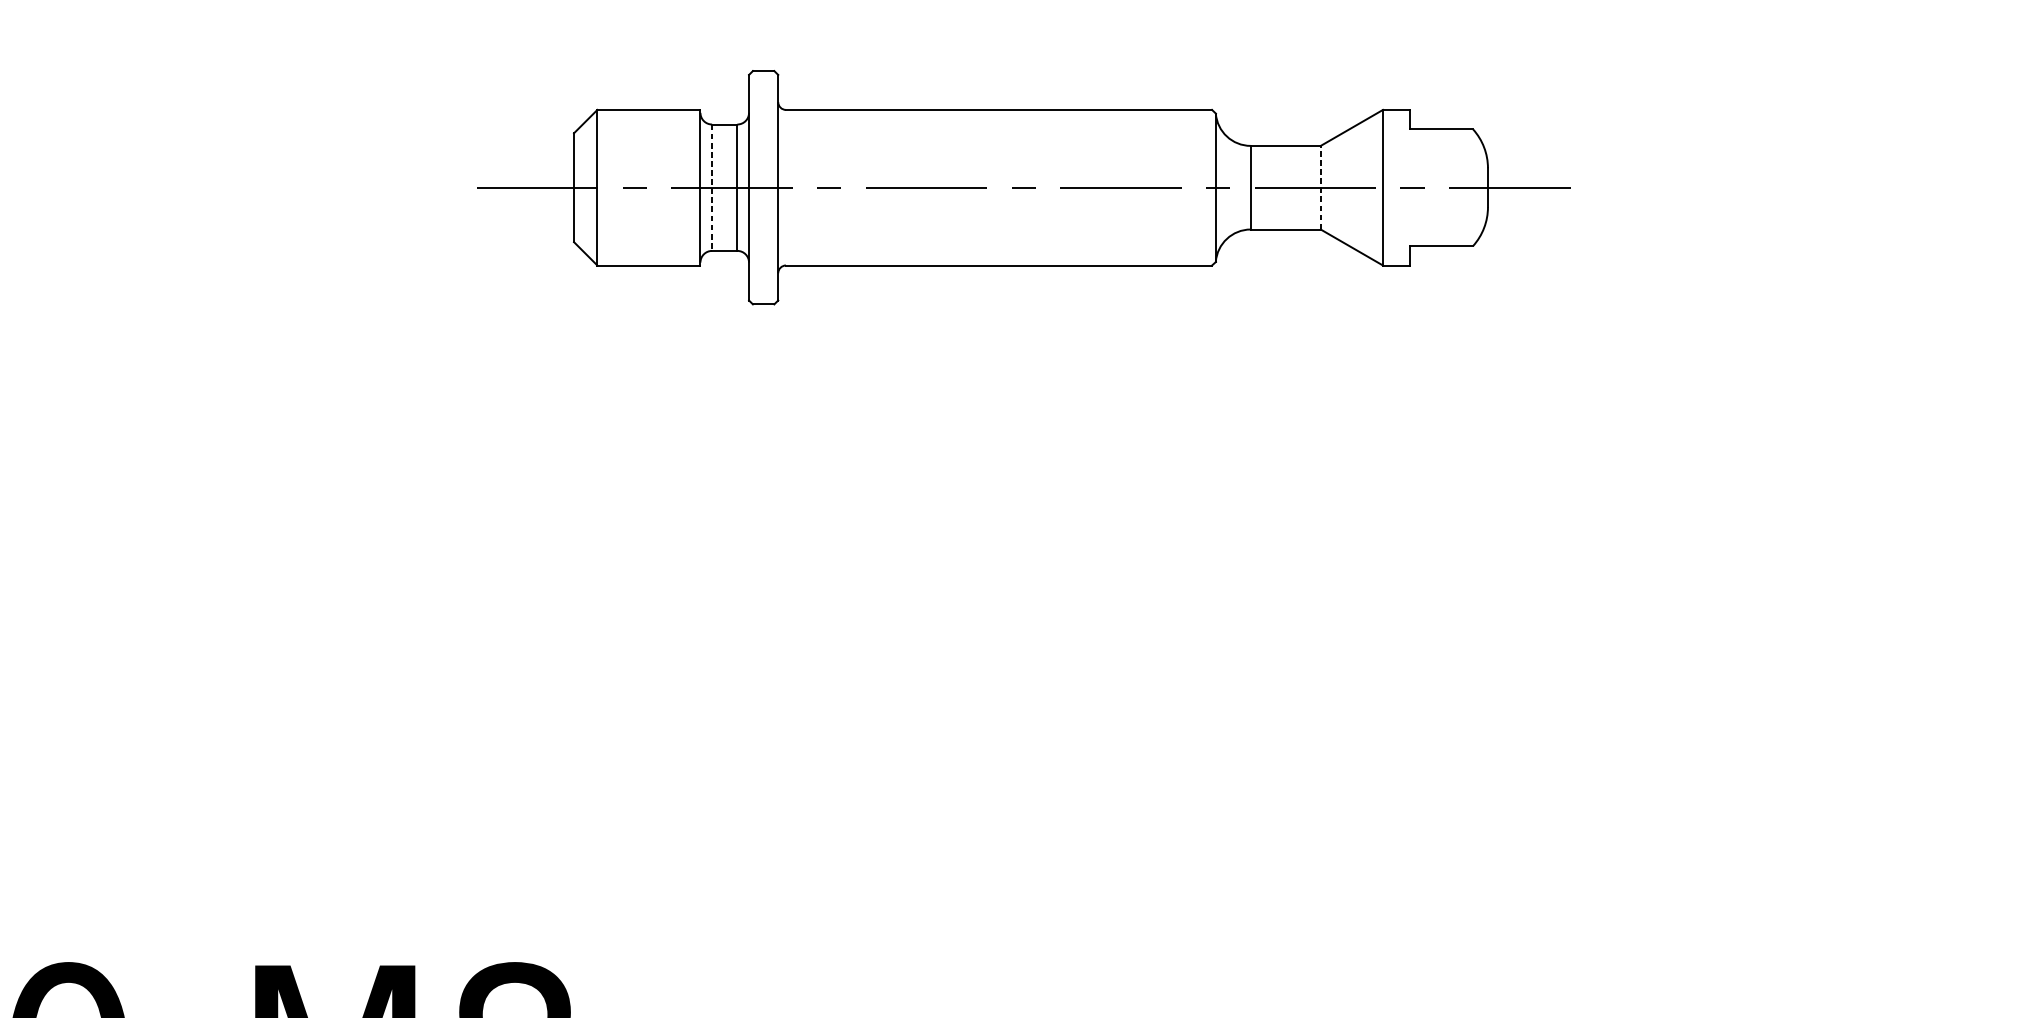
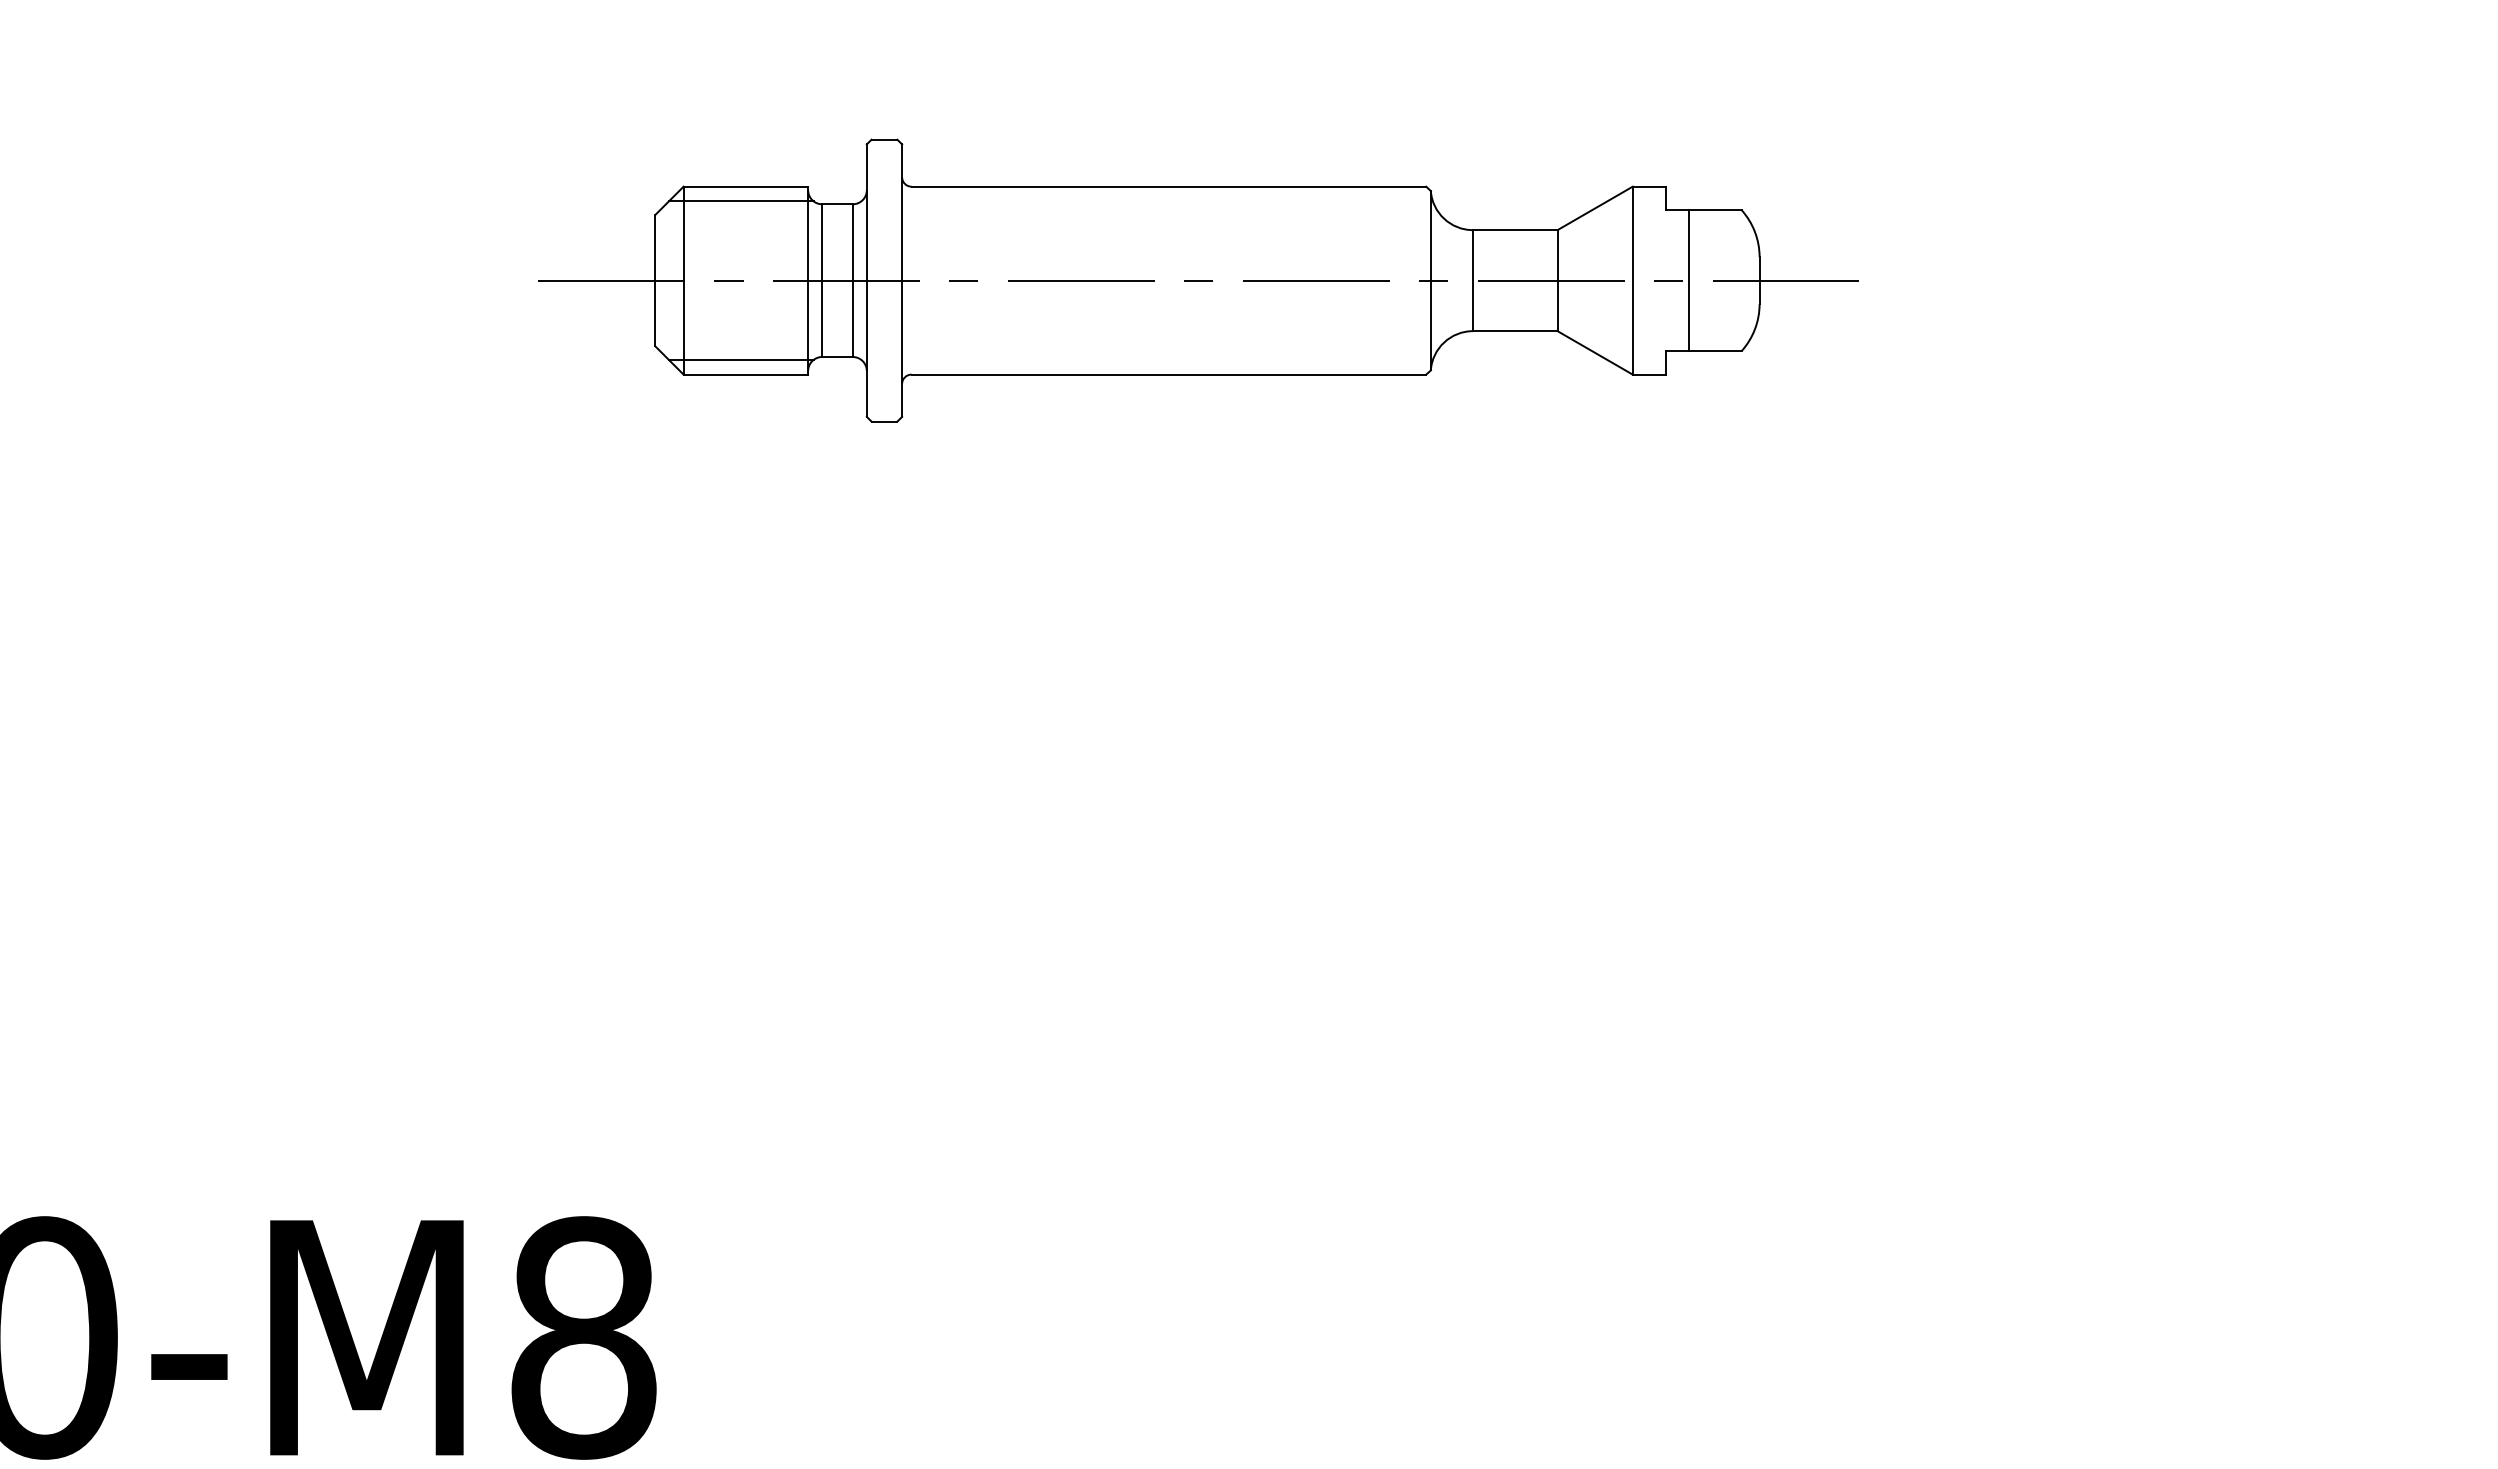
line: (644, 122) -> (740, 201), added
line: (1320, 187) -> (1557, 280), dashed -> solid
line: (1429, 187) -> (1689, 280), added
line: (712, 188) -> (822, 281), dashed -> solid
line: (644, 253) -> (740, 360), added

